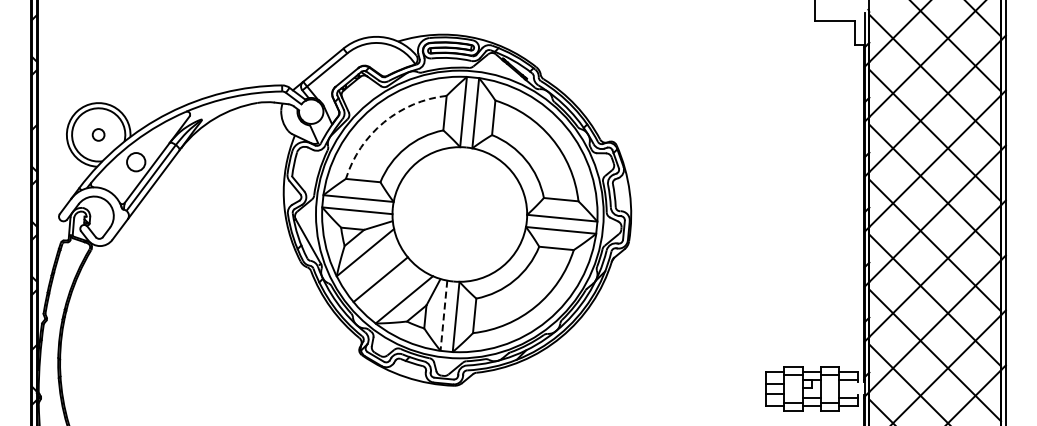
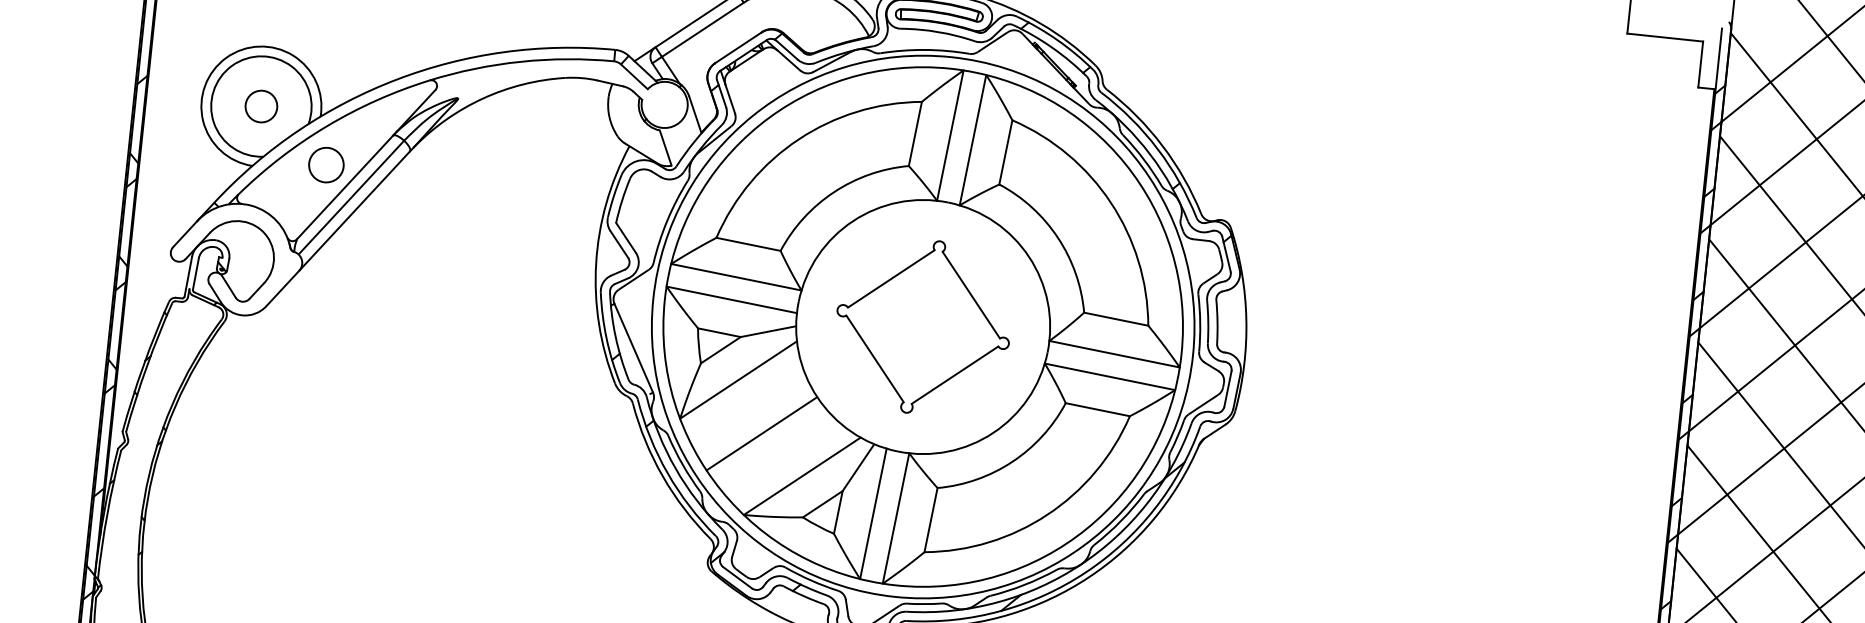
arc: (383, 122) -> (798, 139), dashed -> solid
circle: (98, 134) -> (261, 105), size x1.43
part: (459, 214) -> (922, 326), added
line: (443, 316) -> (872, 515), dashed -> solid

